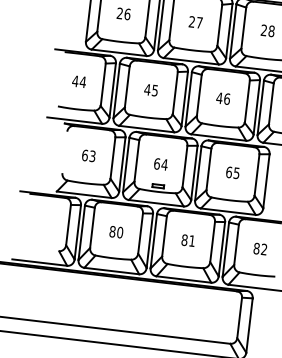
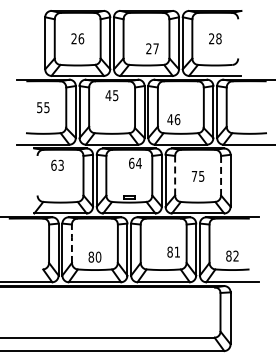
text: (195, 22) -> (152, 48), moved
text: (78, 81) -> (42, 107), 44 -> 55
text: (150, 90) -> (111, 95), moved
text: (222, 98) -> (173, 119), moved
text: (88, 154) -> (57, 164), moved
text: (161, 163) -> (135, 162), moved
line: (209, 169) -> (175, 175), solid -> dashed
text: (229, 171) -> (194, 175), 65 -> 75
line: (257, 174) -> (221, 175), solid -> dashed
line: (92, 227) -> (71, 243), solid -> dashed
text: (116, 231) -> (94, 256), moved
text: (188, 239) -> (173, 251), moved
text: (260, 248) -> (232, 255), moved

